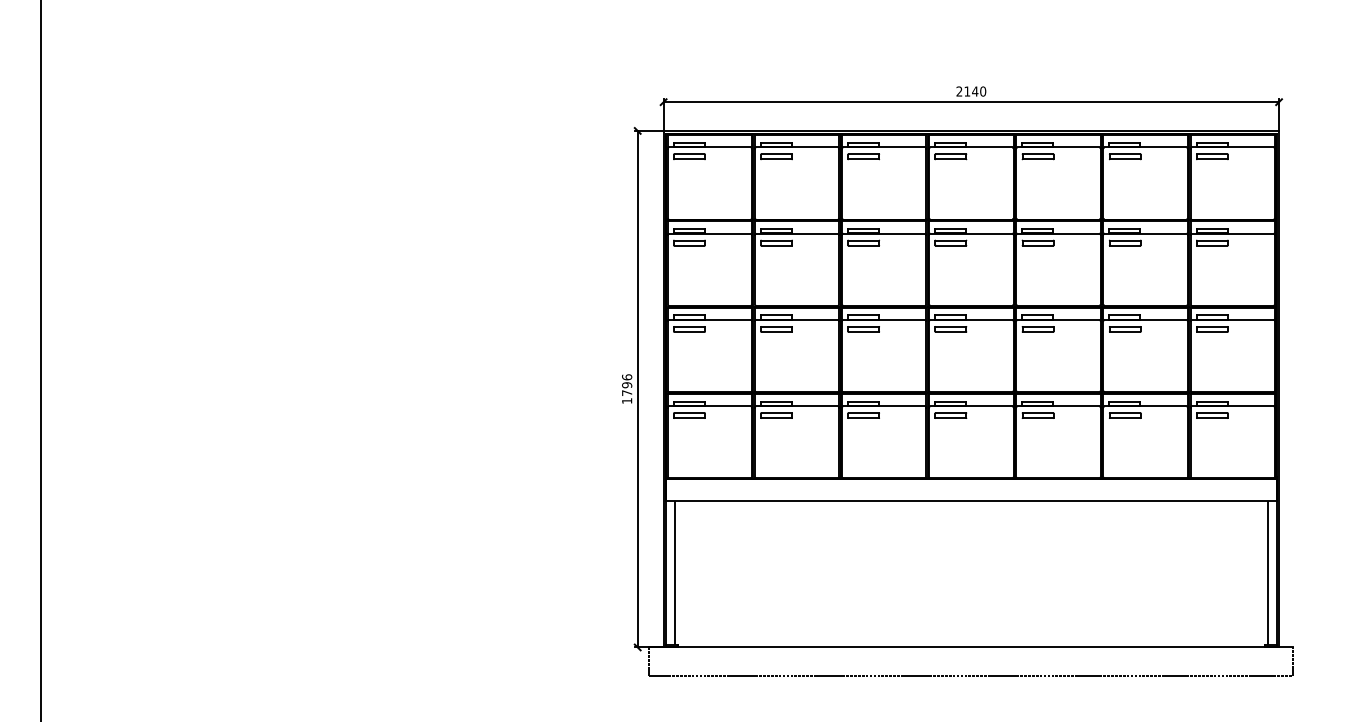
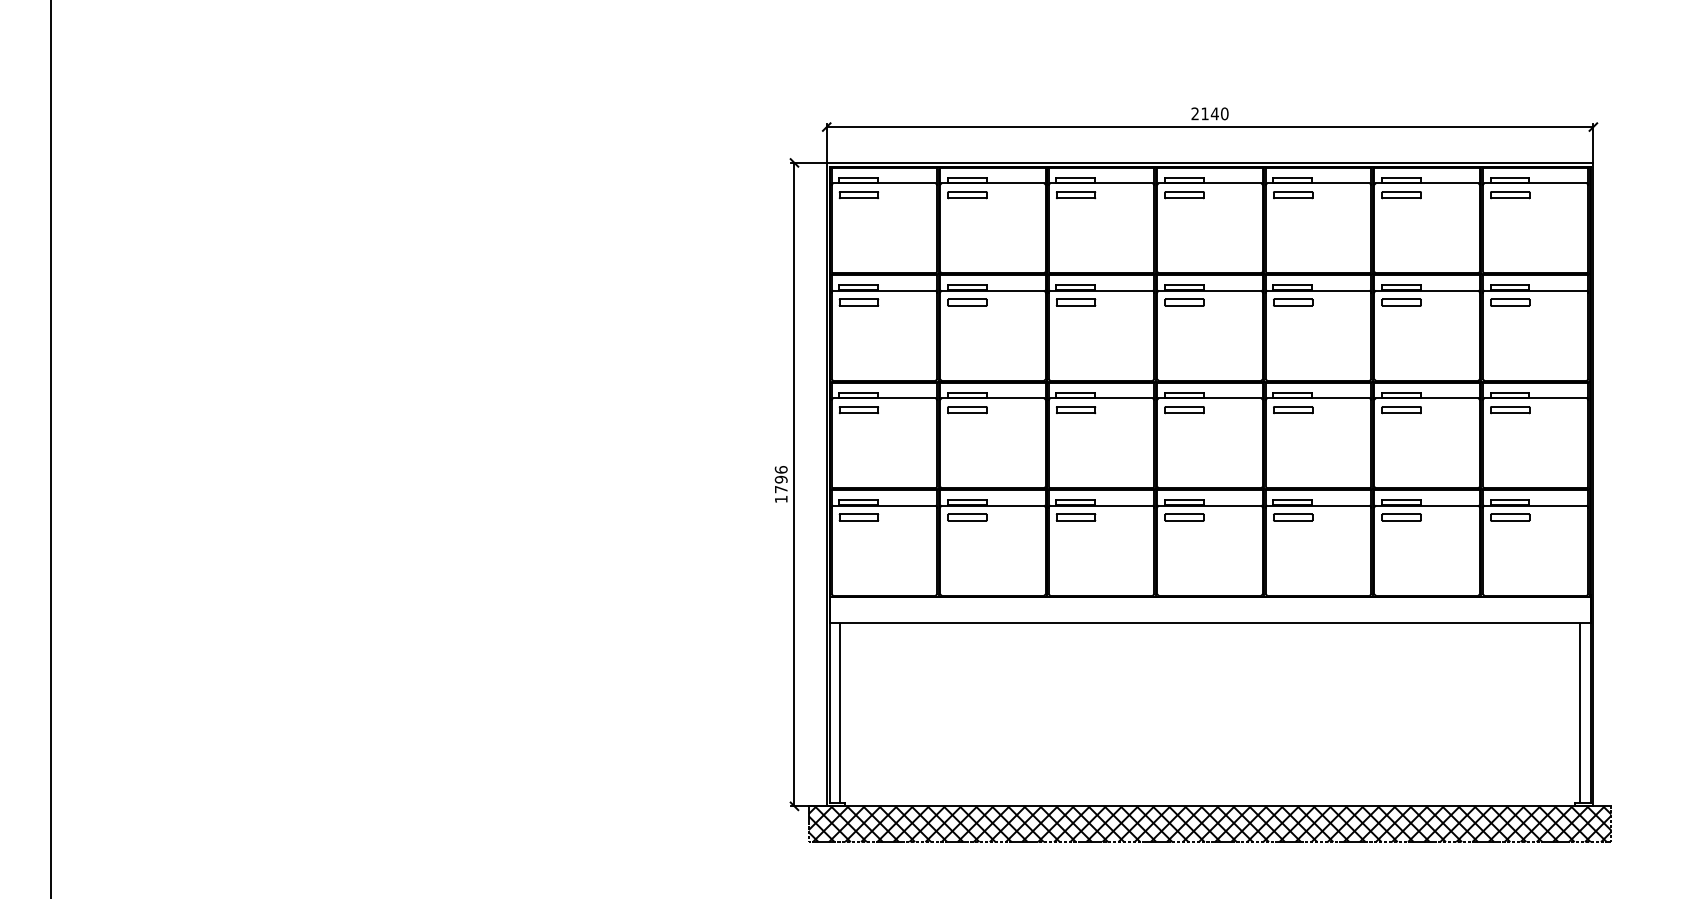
hatch: (970, 662) -> (1209, 824), added

